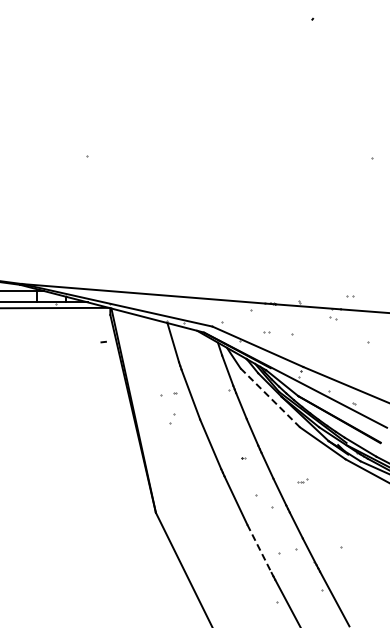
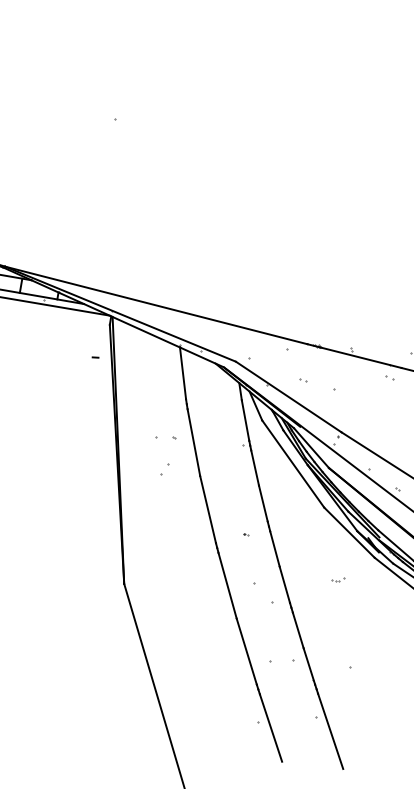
line: (270, 397) -> (293, 463), dashed -> solid
part: (302, 480) -> (338, 579), moved
line: (259, 548) -> (246, 651), dashed -> solid

